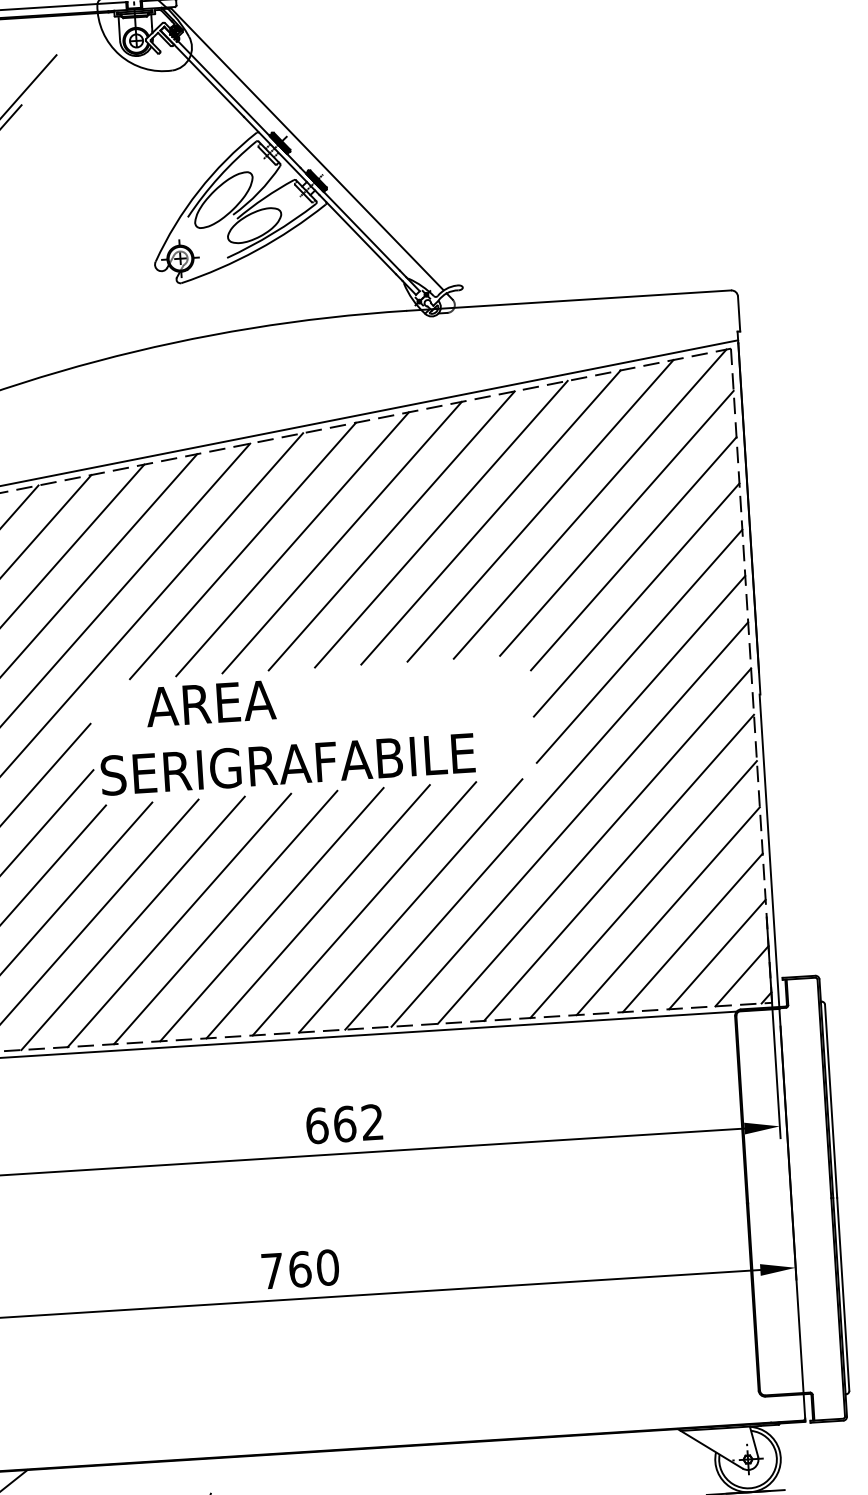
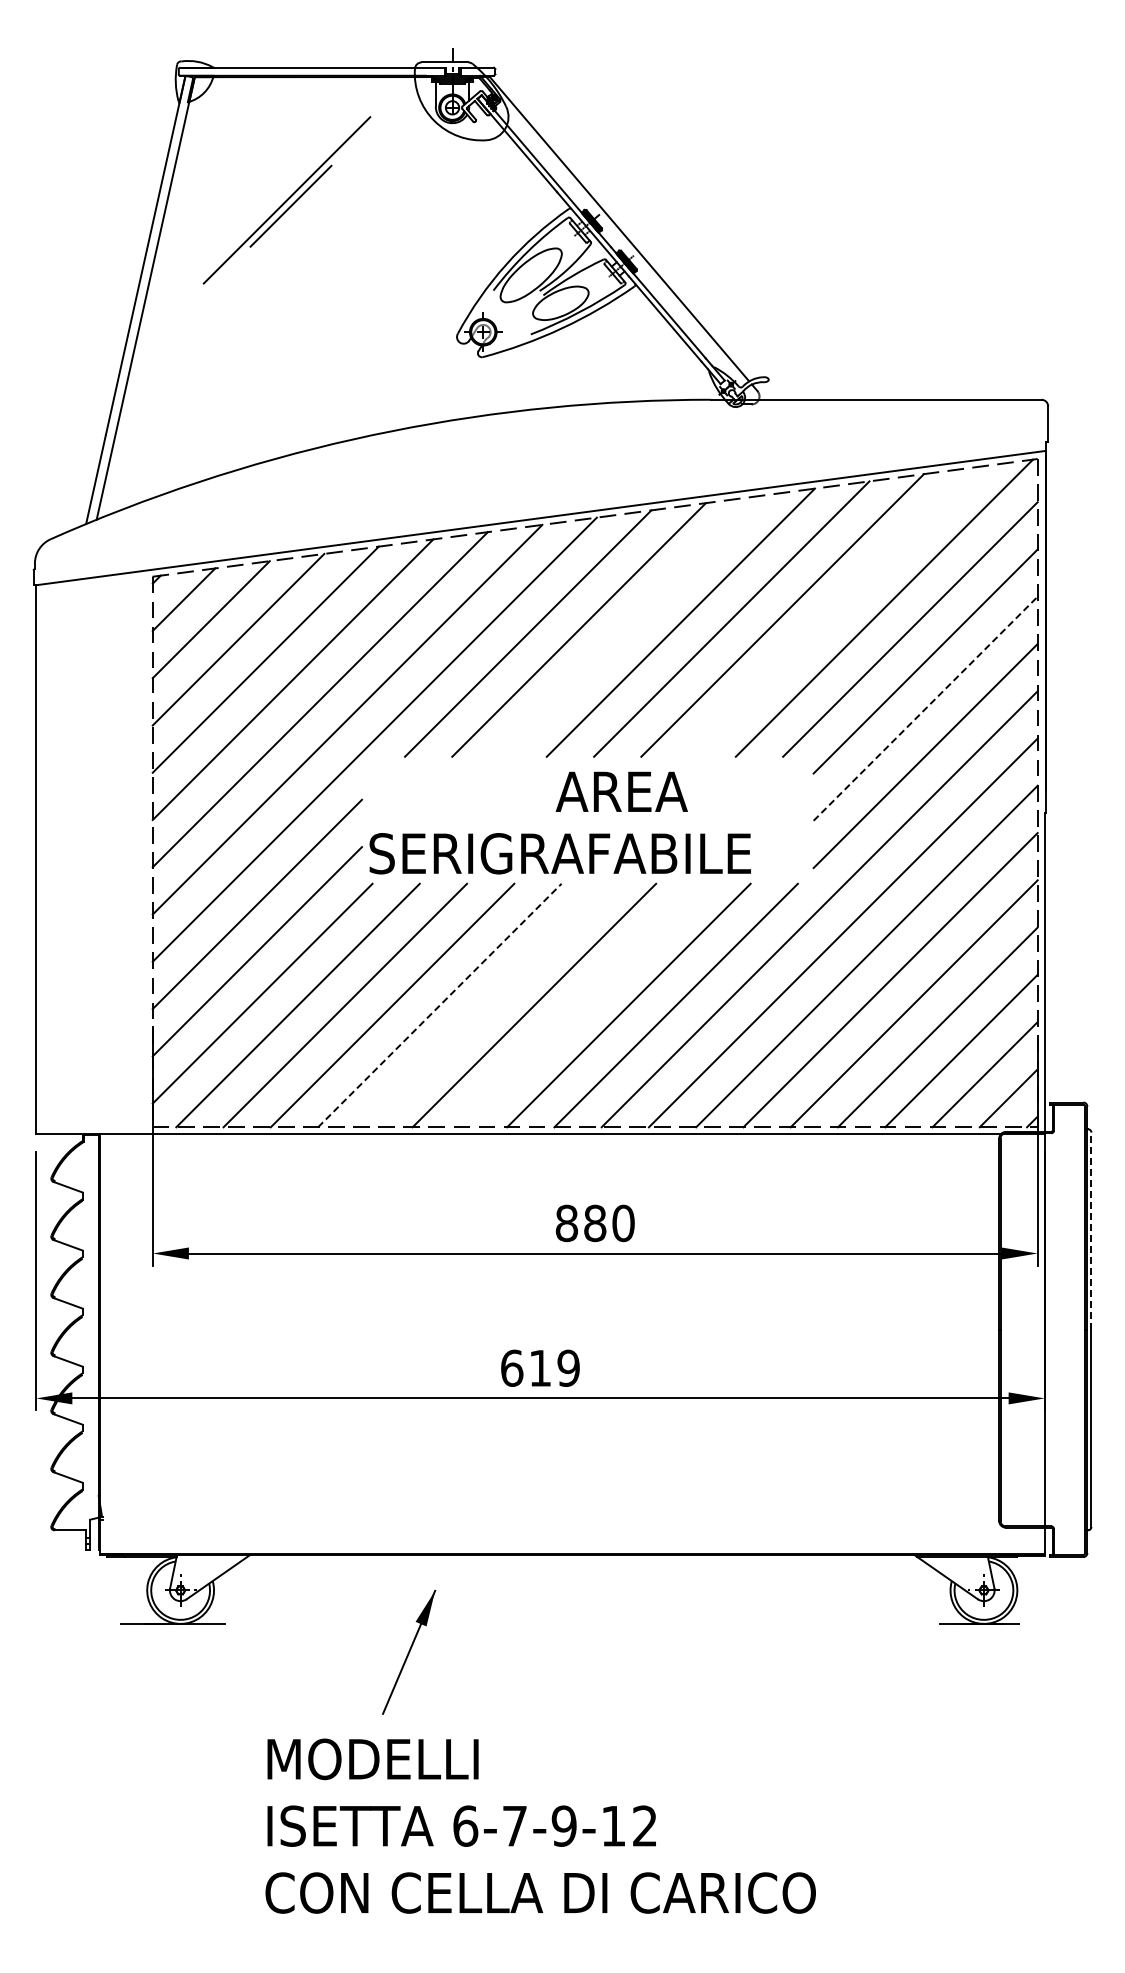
line: (540, 510) -> (833, 611), removed
line: (341, 536) -> (629, 625), removed
line: (637, 599) -> (926, 708), solid -> dashed
text: (210, 703) -> (621, 791), moved
line: (318, 911) -> (581, 1005), removed
line: (225, 917) -> (486, 1005), removed
line: (180, 920) -> (440, 1005), solid -> dashed
line: (831, 1101) -> (1091, 1231), solid -> dashed
text: (344, 1124) -> (594, 1223), 662 -> 880
text: (300, 1268) -> (540, 1367), 760 -> 619

